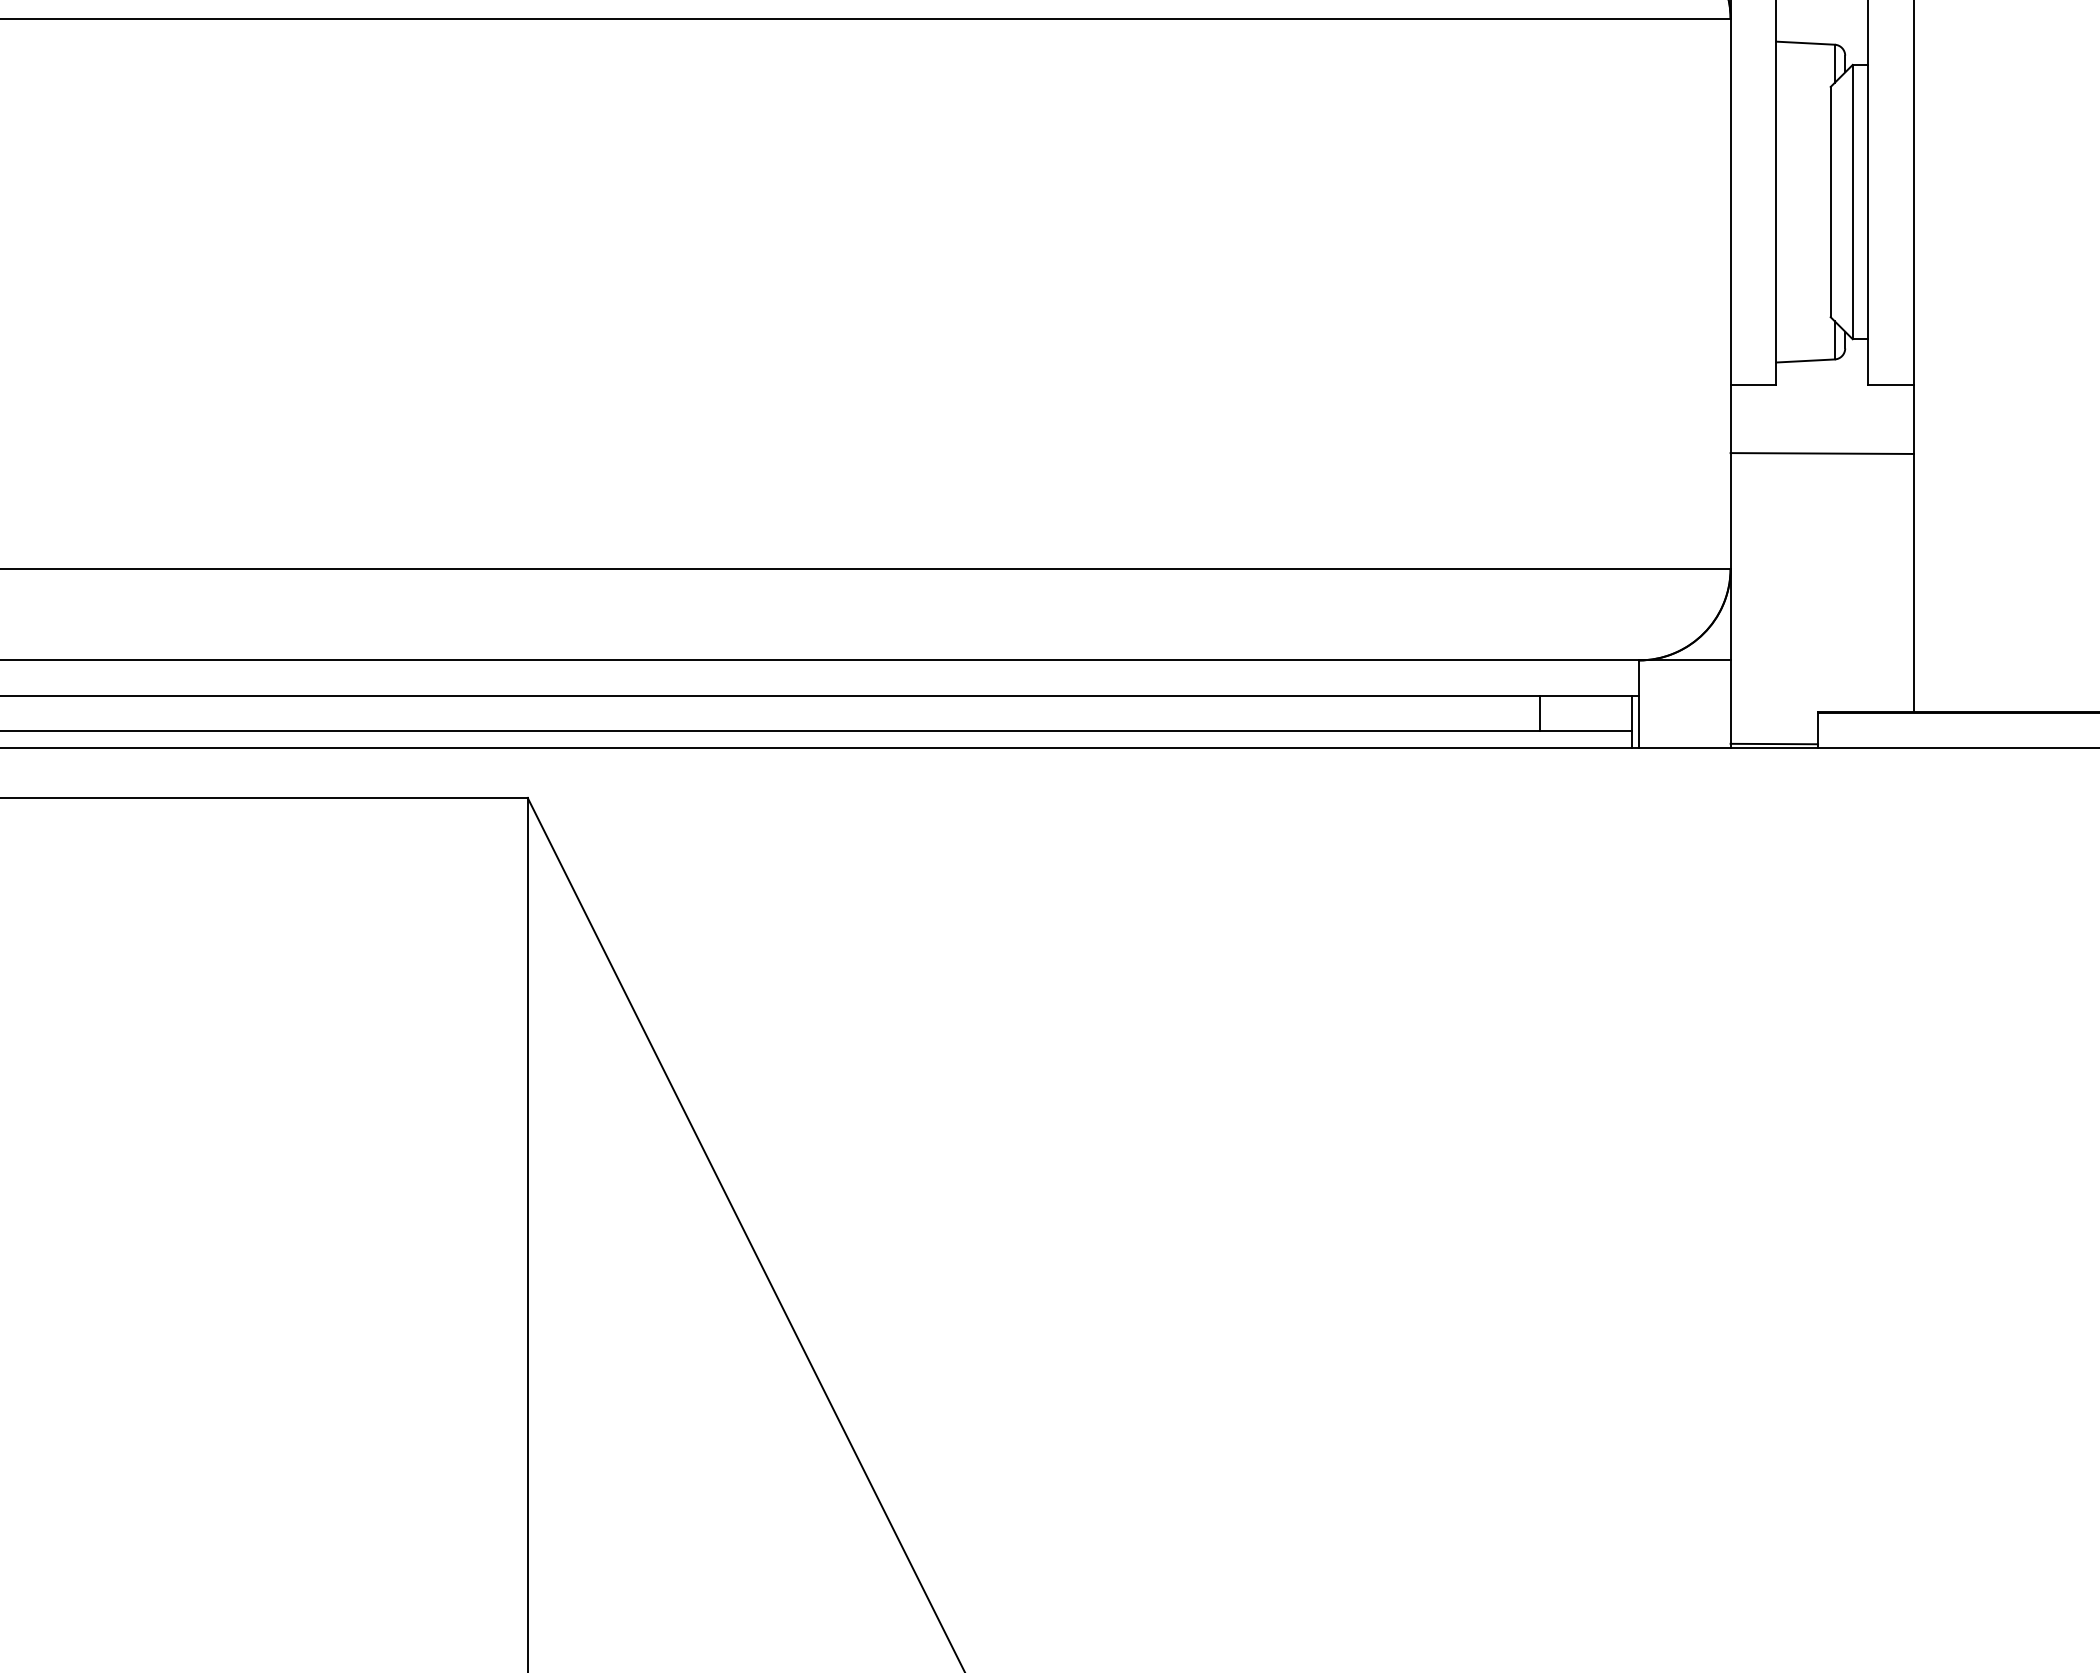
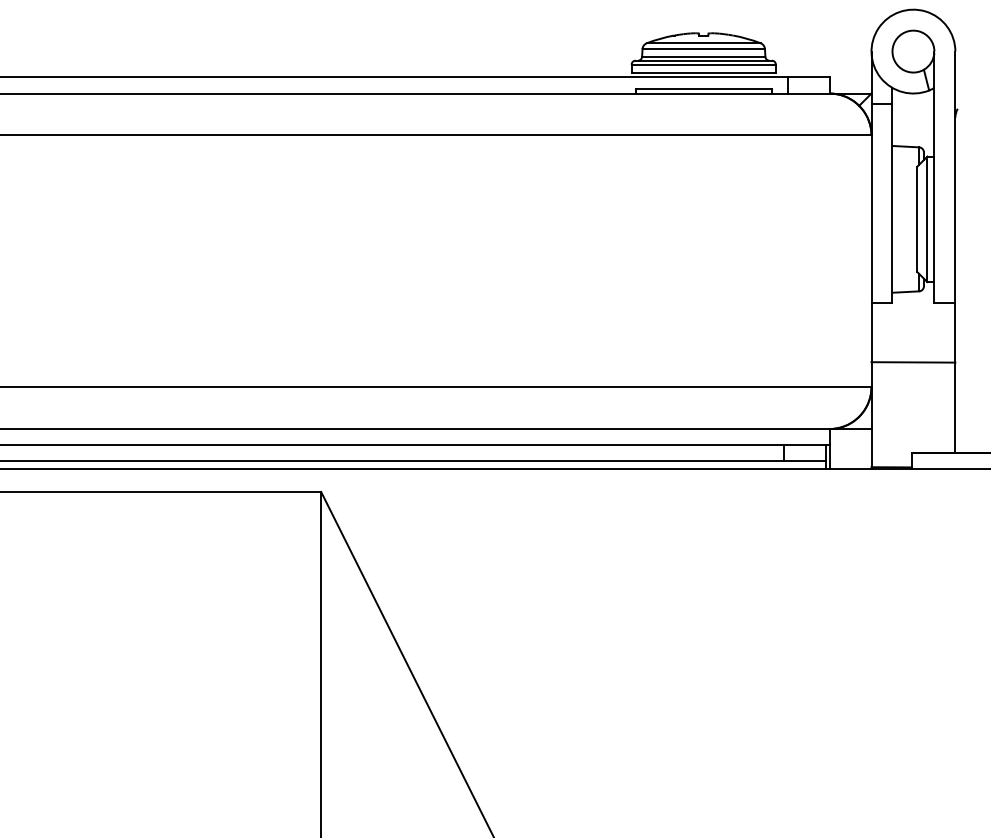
line: (1822, 453) -> (913, 362), moved

